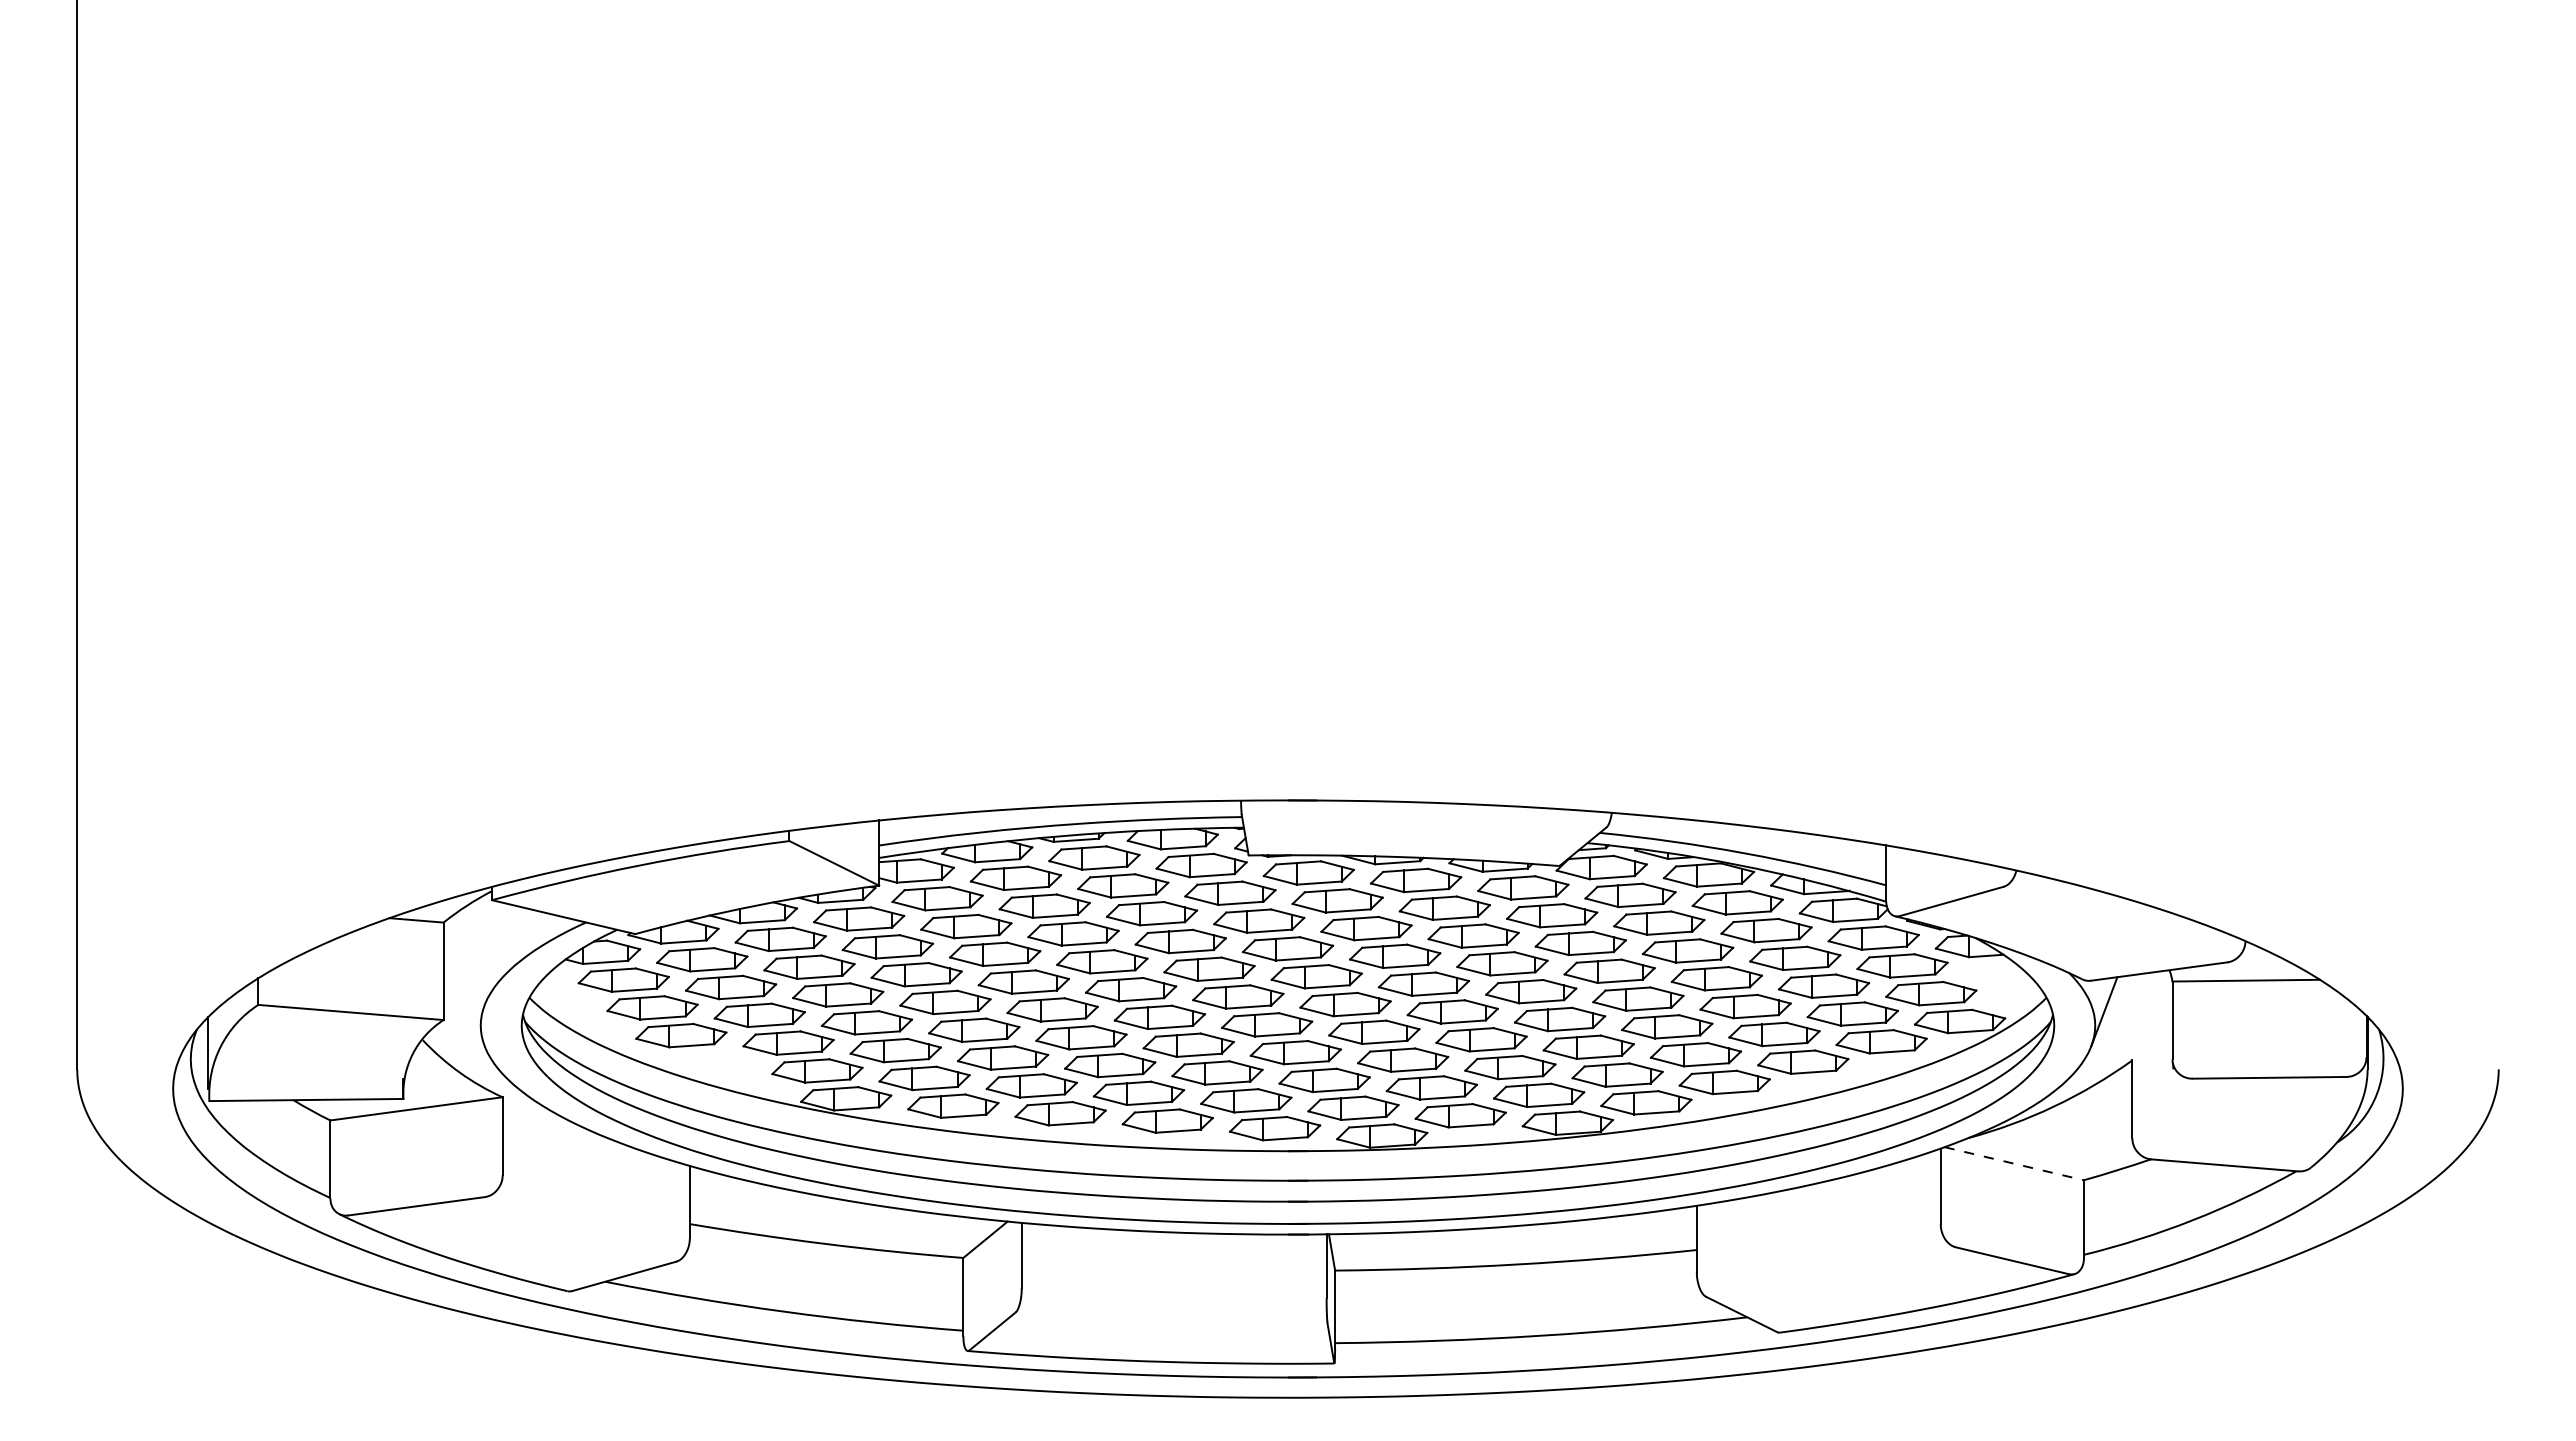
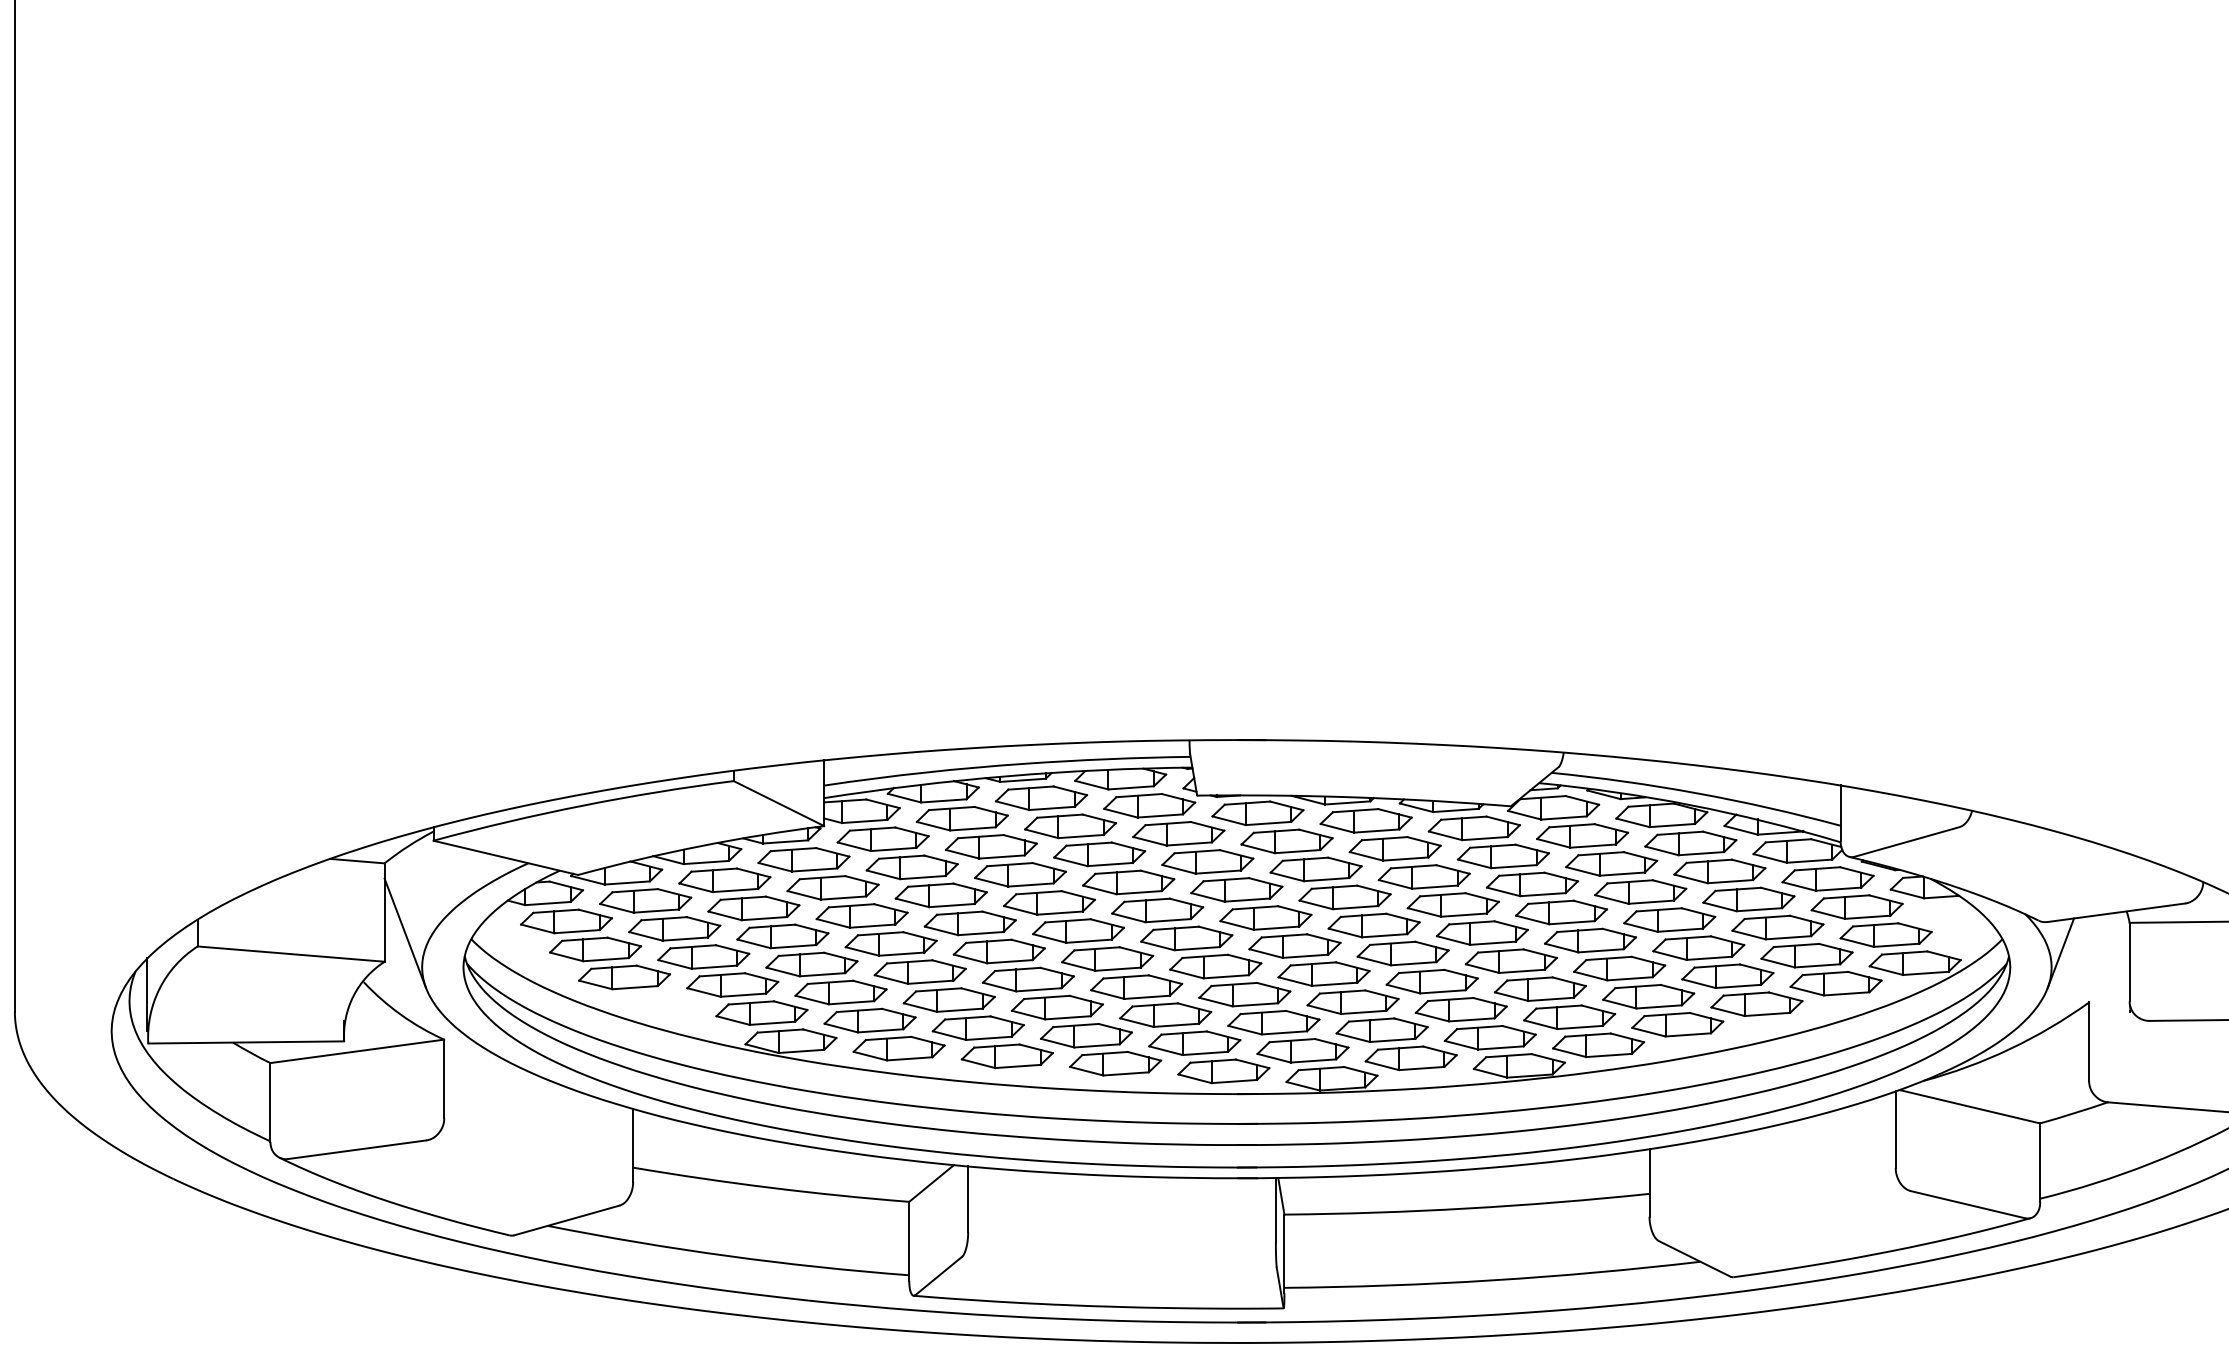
line: (463, 991) -> (404, 932), added
line: (2014, 1163) -> (1970, 1106), dashed -> solid

